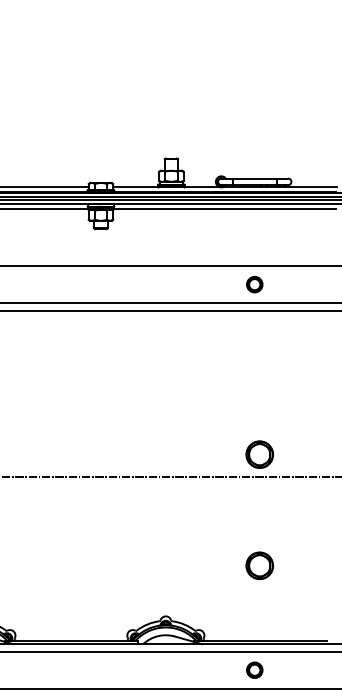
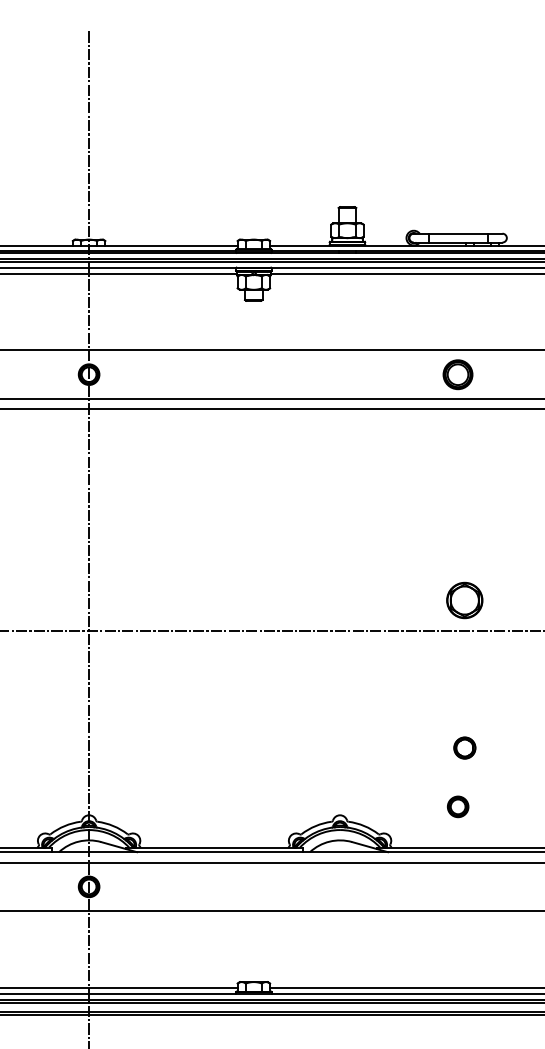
part: (255, 284) -> (458, 374), size x1.4
part: (259, 565) -> (464, 747), size x0.6
part: (255, 669) -> (458, 806), moved

